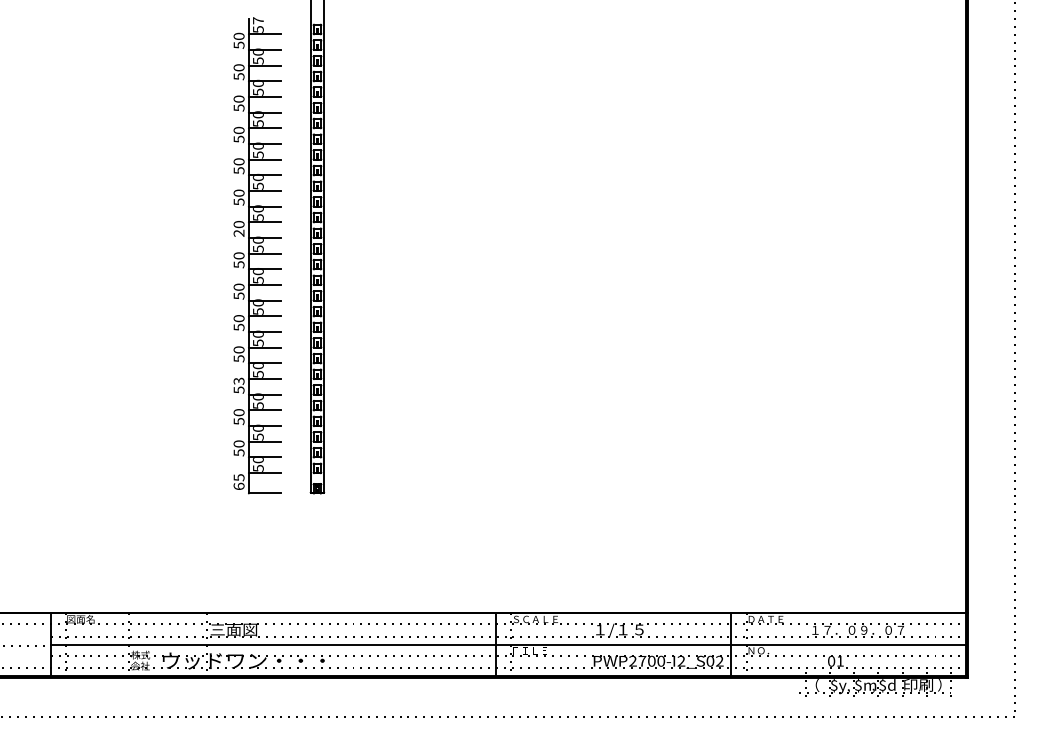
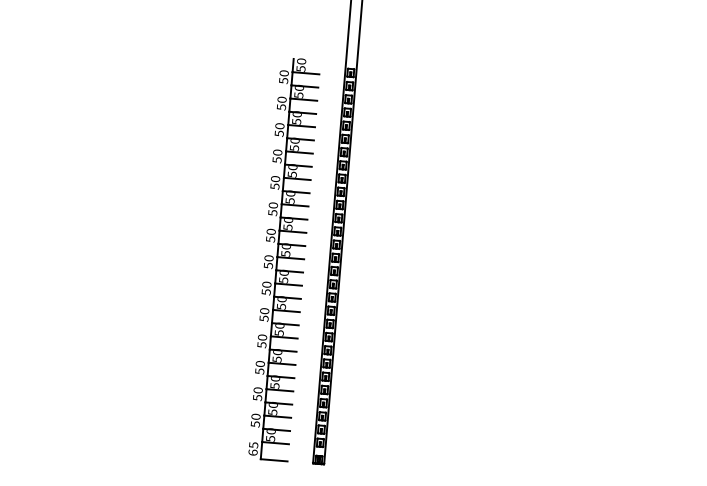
text: (257, 20) -> (300, 61), 57 -> 50
text: (238, 232) -> (270, 238), 20 -> 50
text: (238, 380) -> (259, 363), 53 -> 50

